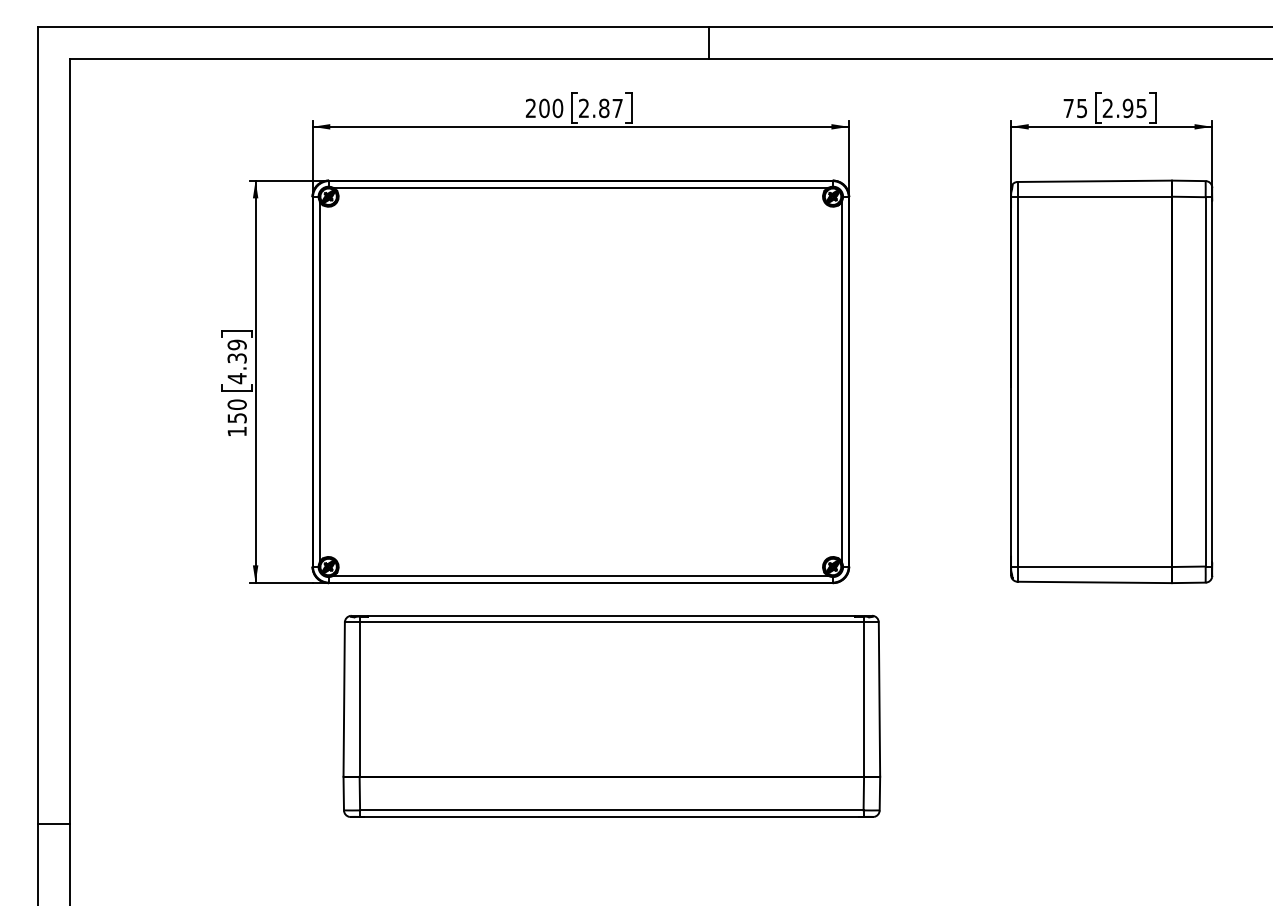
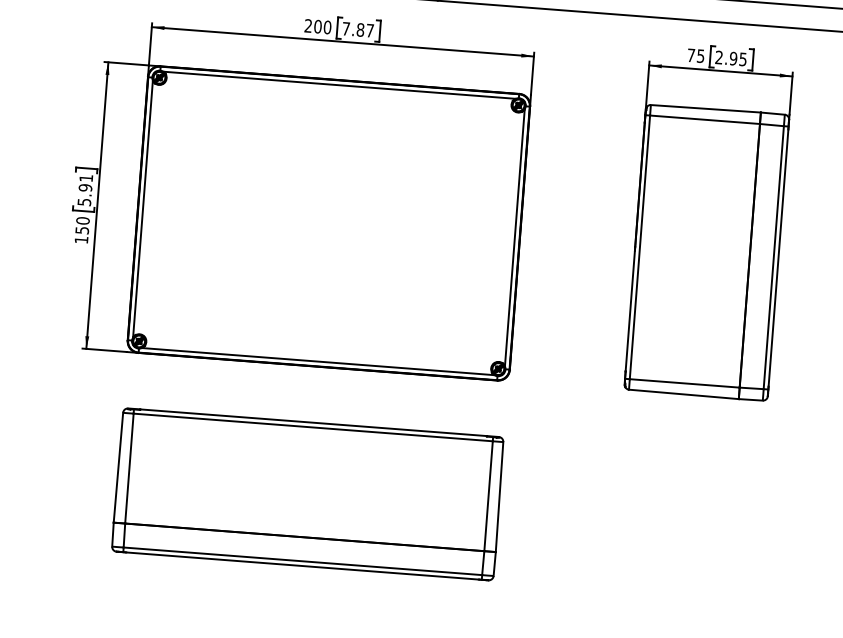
text: (583, 107) -> (345, 28), 2.87 -> 7.87
text: (236, 361) -> (84, 190), 4.39 -> 5.91
part: (611, 715) -> (307, 493), moved

